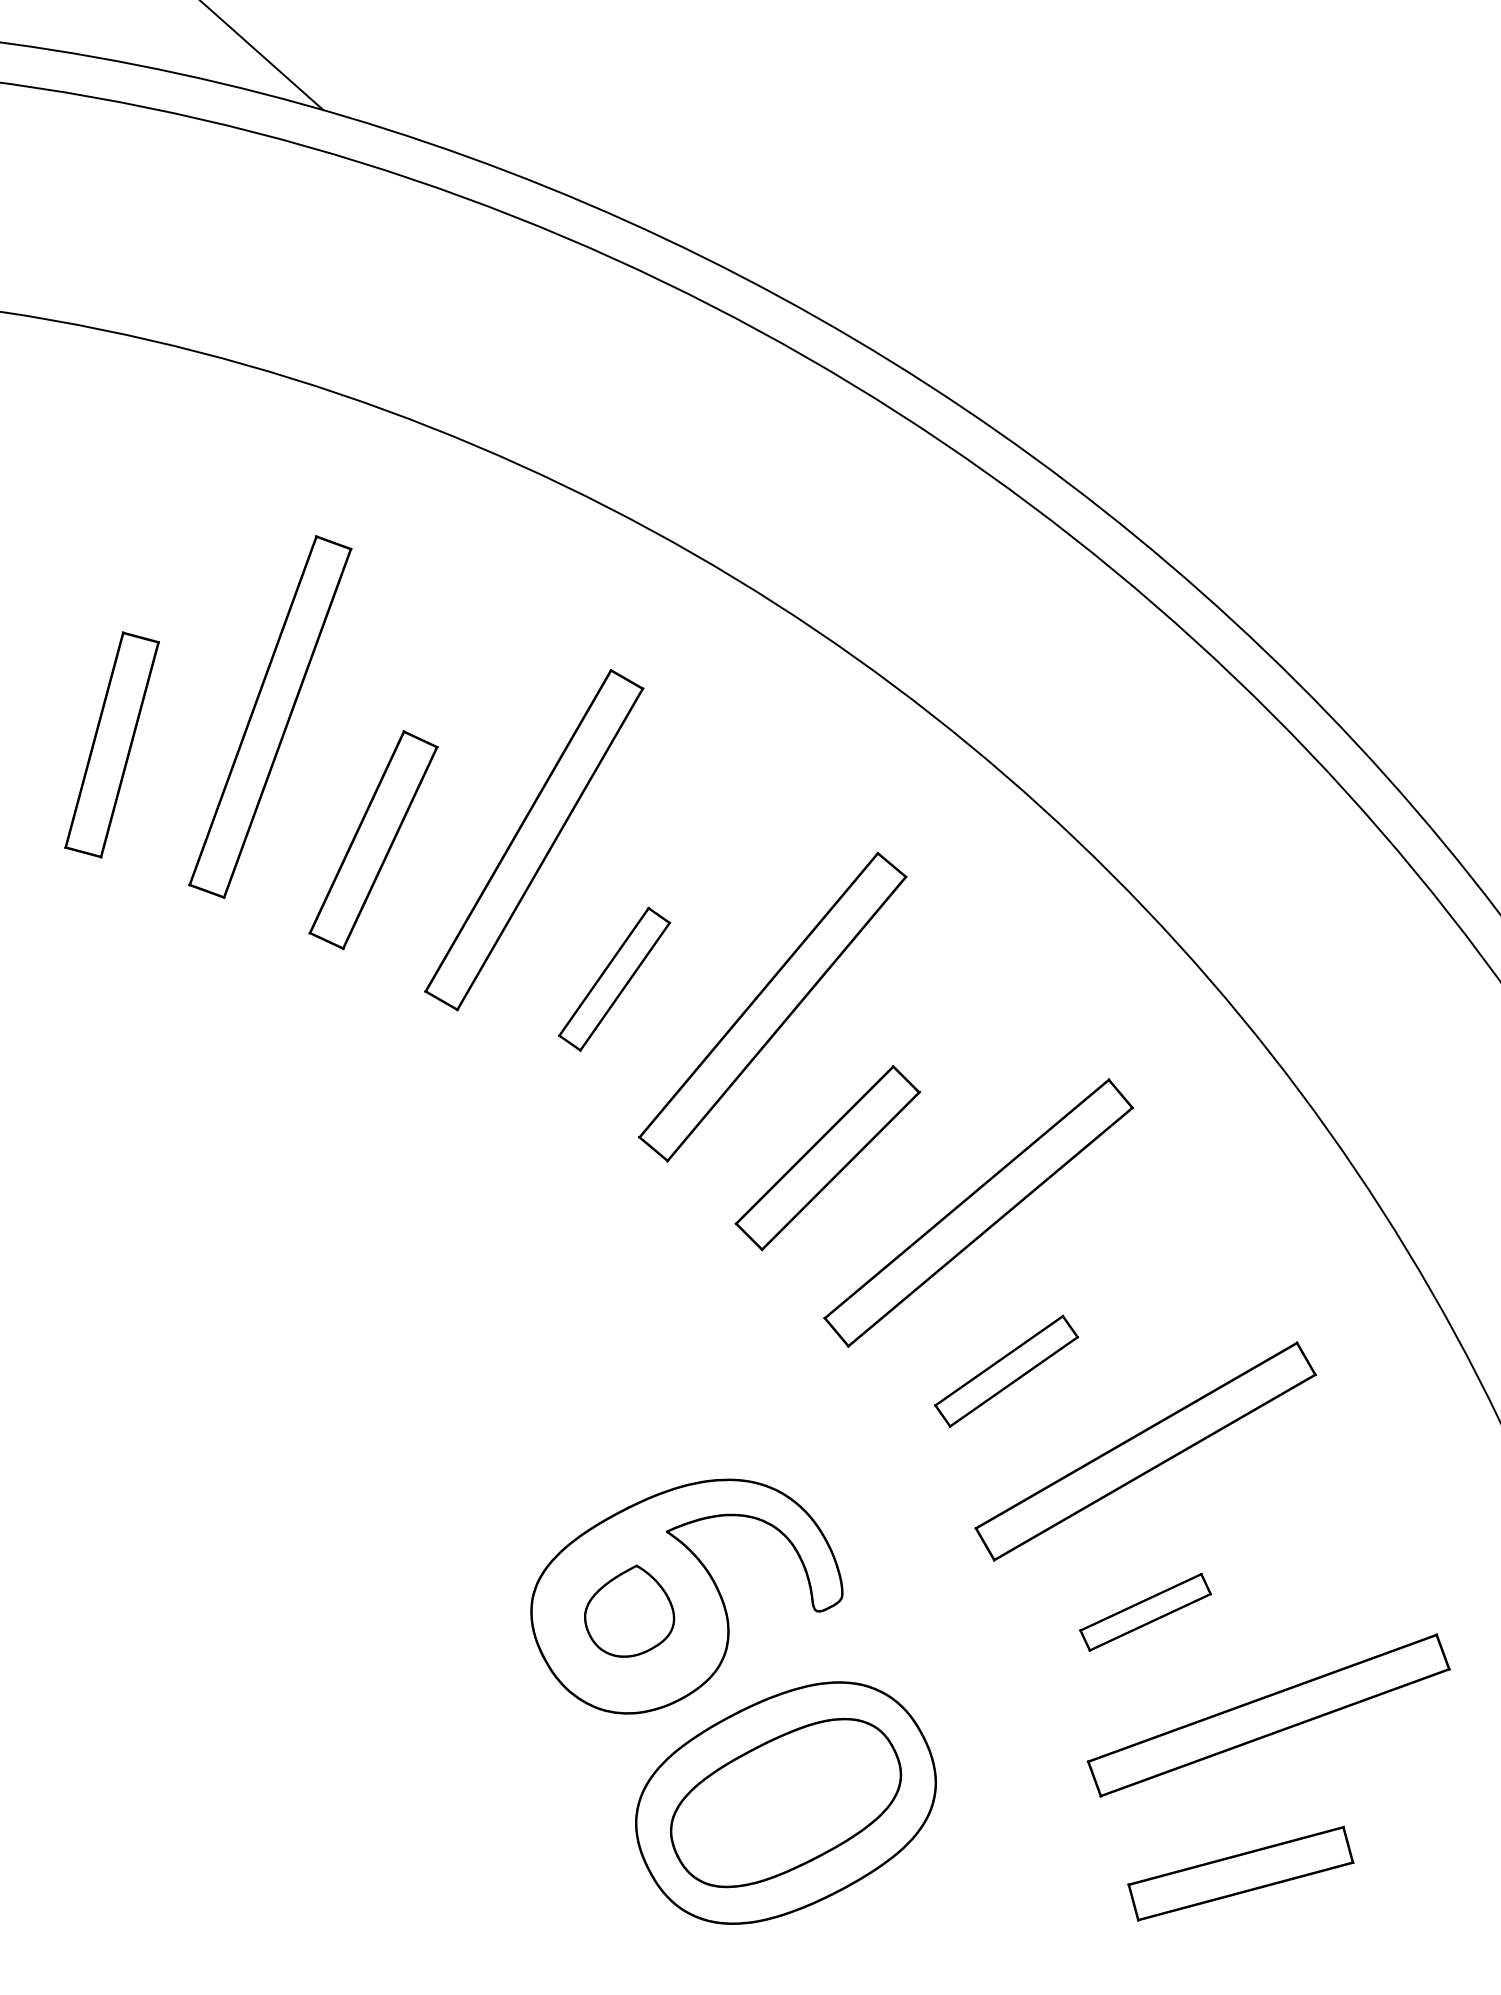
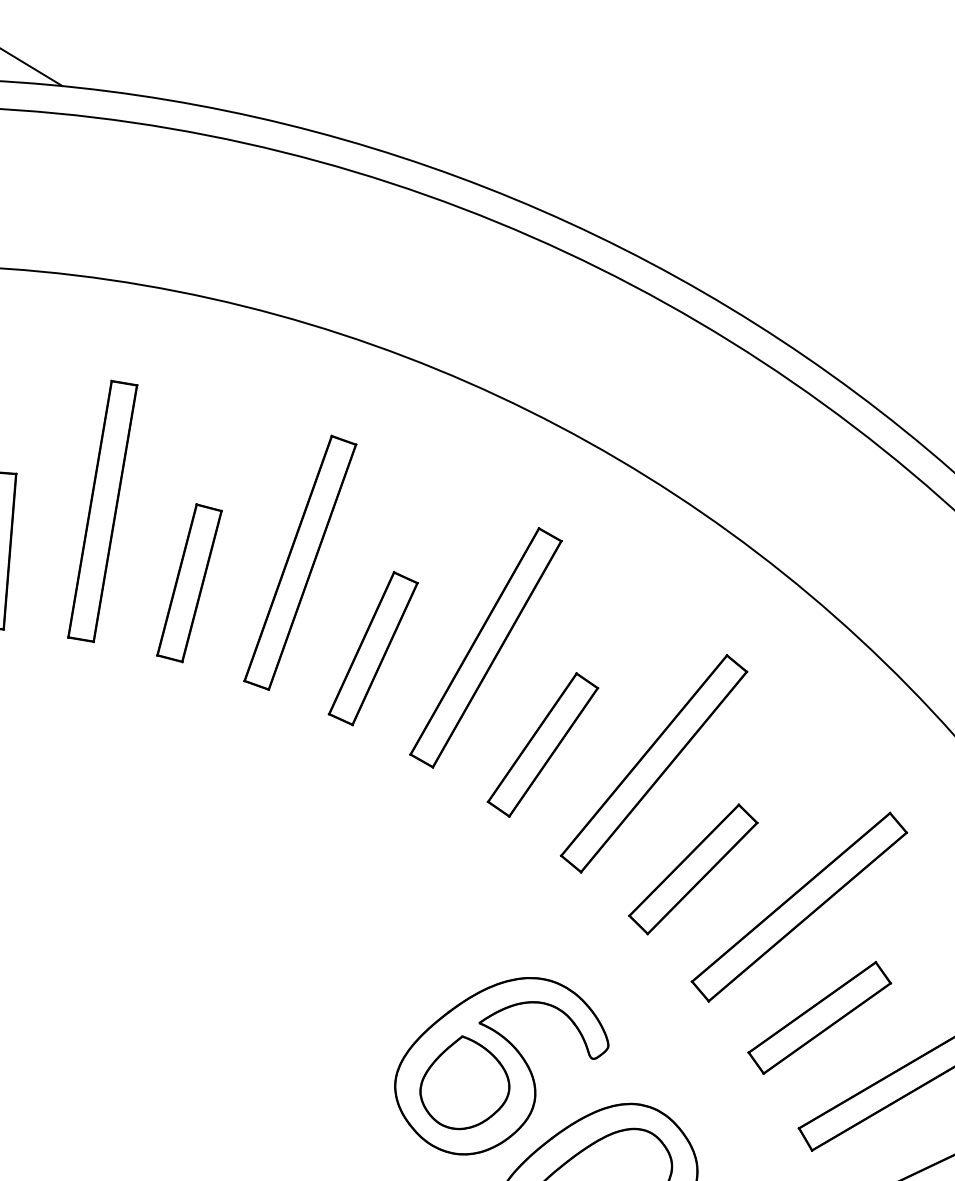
part: (614, 979) -> (373, 648), size x1.43
part: (1006, 1371) -> (693, 869), size x1.43
part: (629, 1611) -> (463, 1082), size x1.43
part: (1145, 1612) -> (819, 1018), size x1.67

